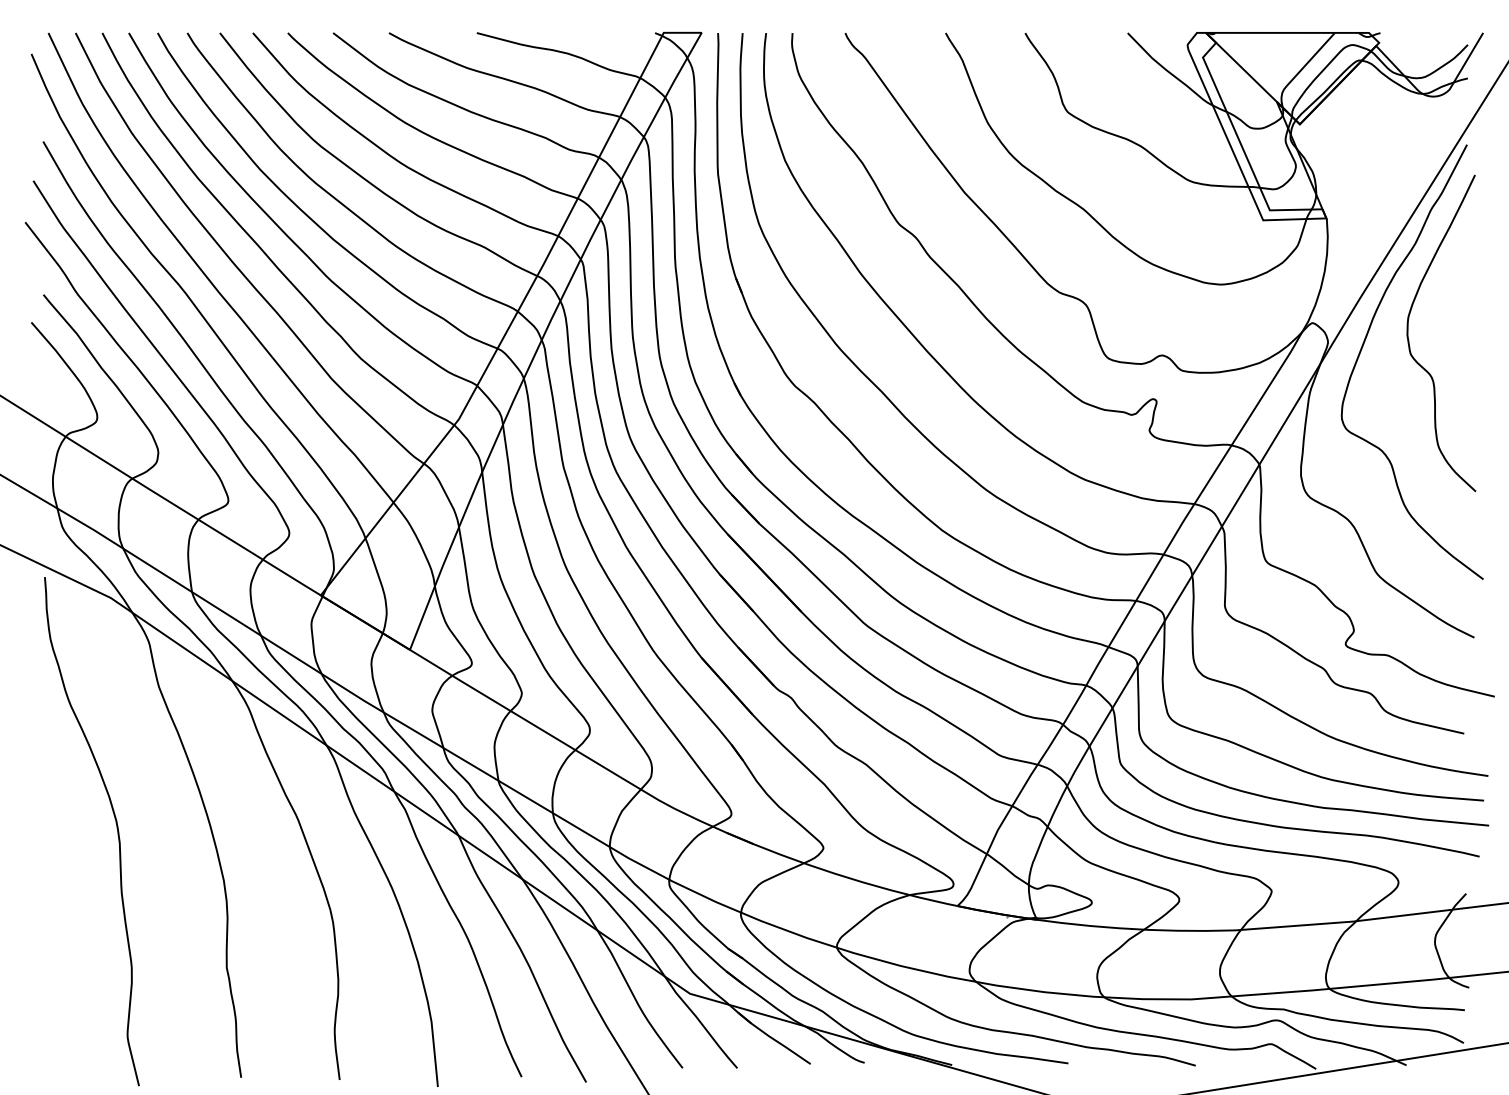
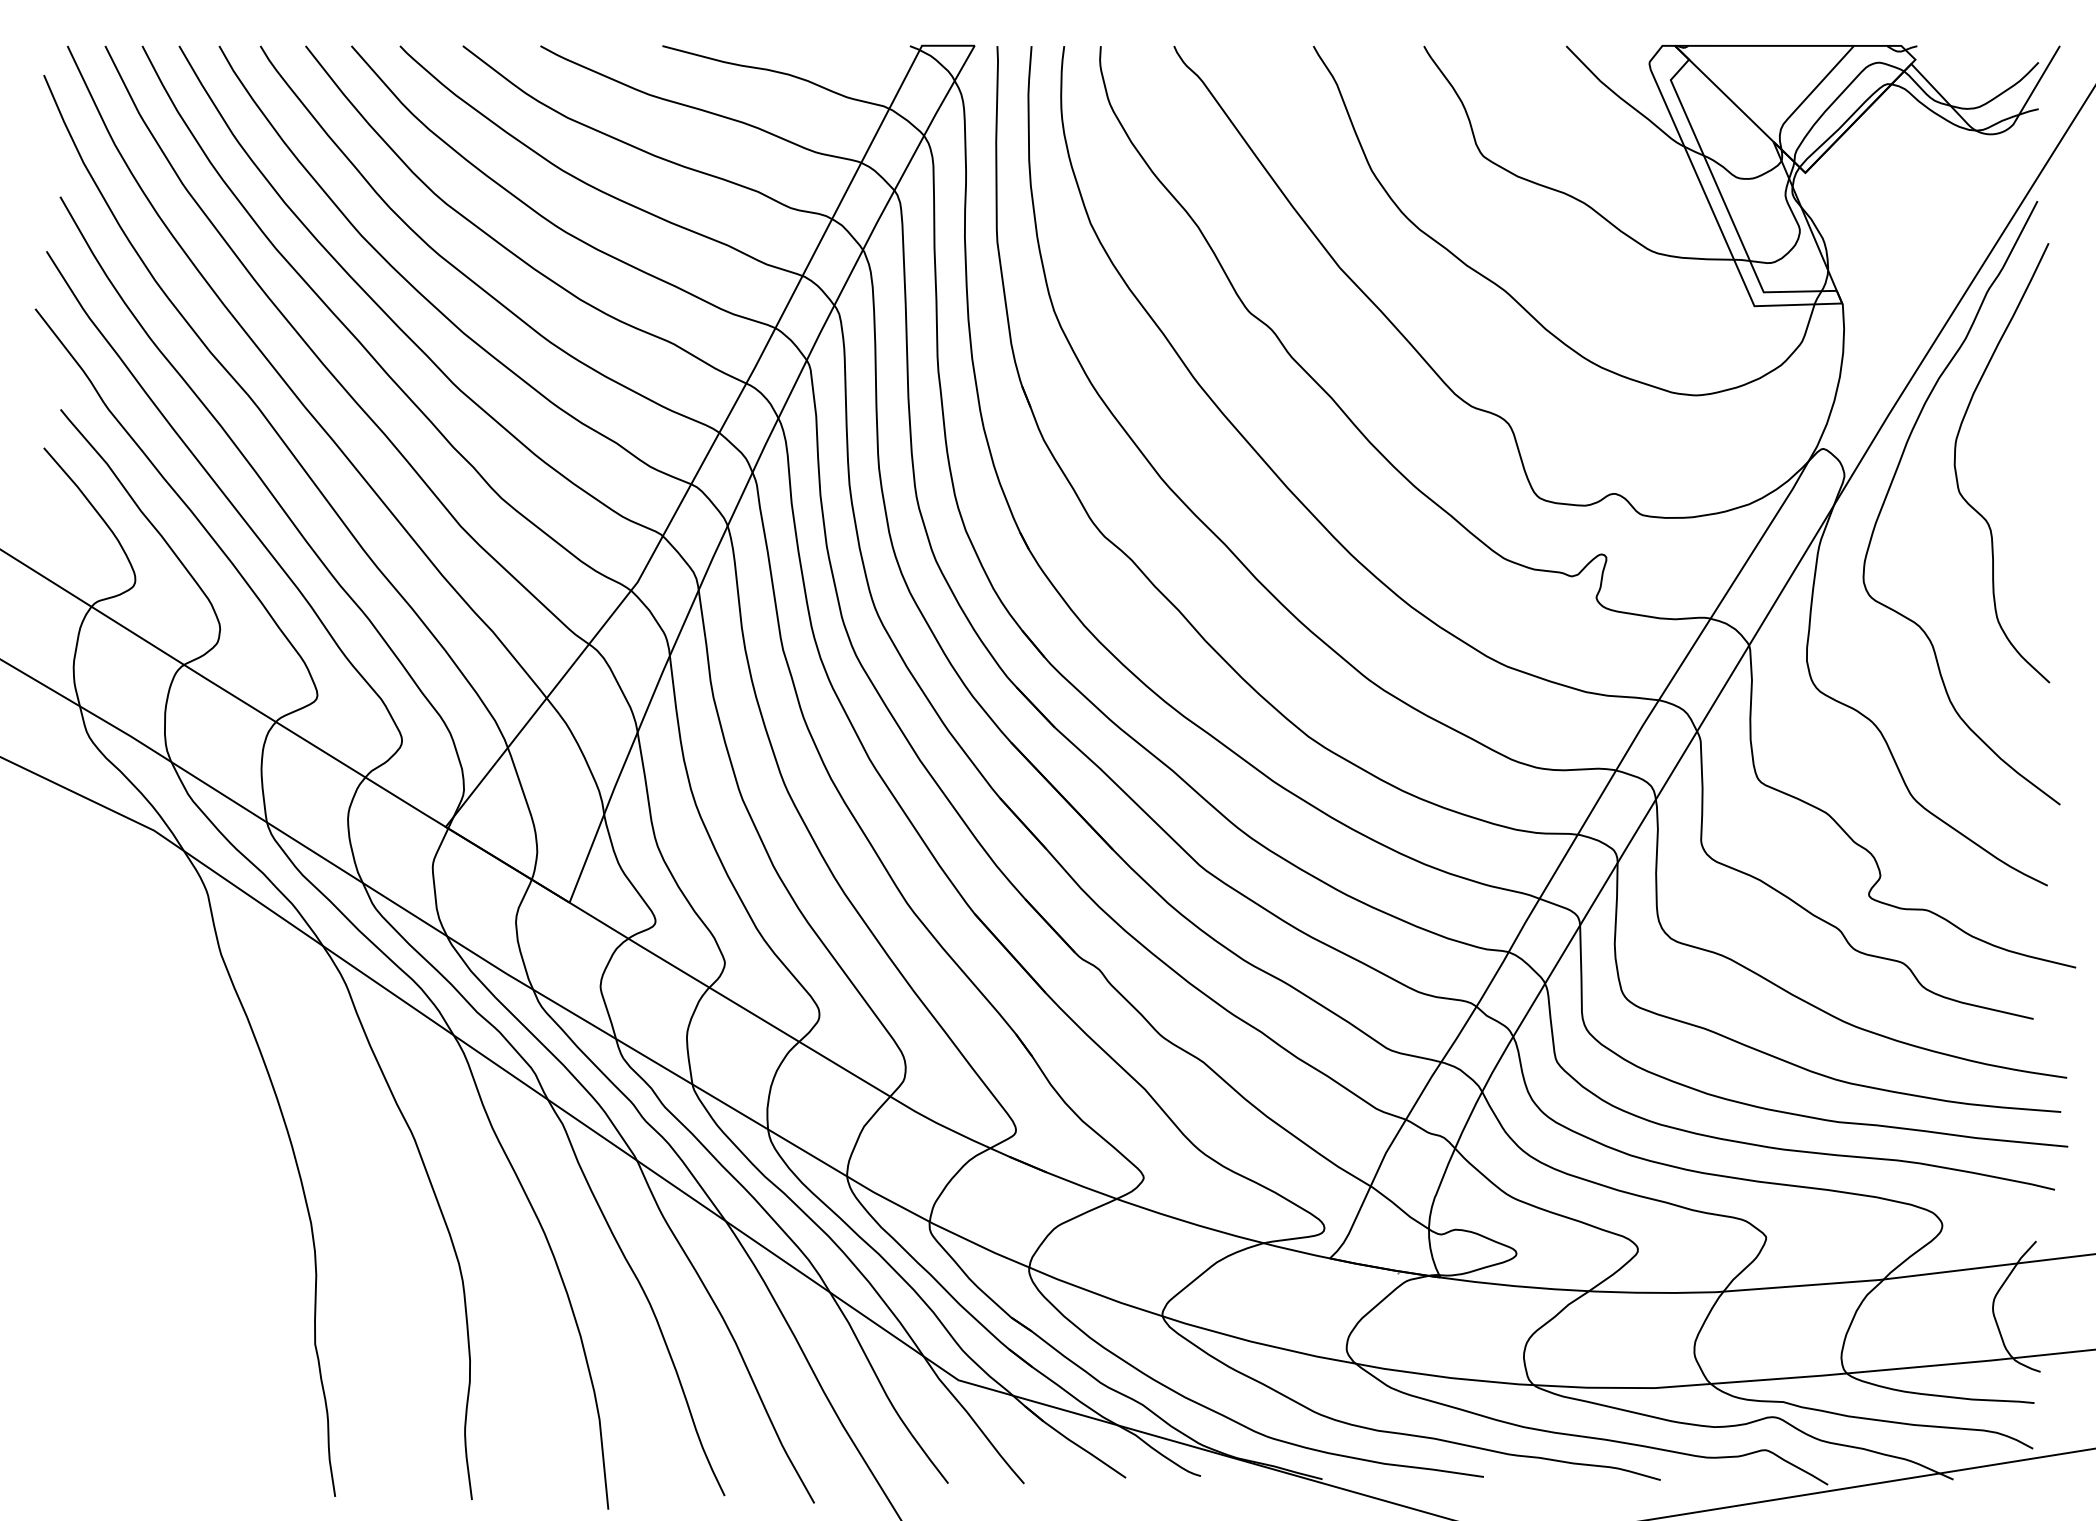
curve: (116, 824) -> (161, 1145), removed

